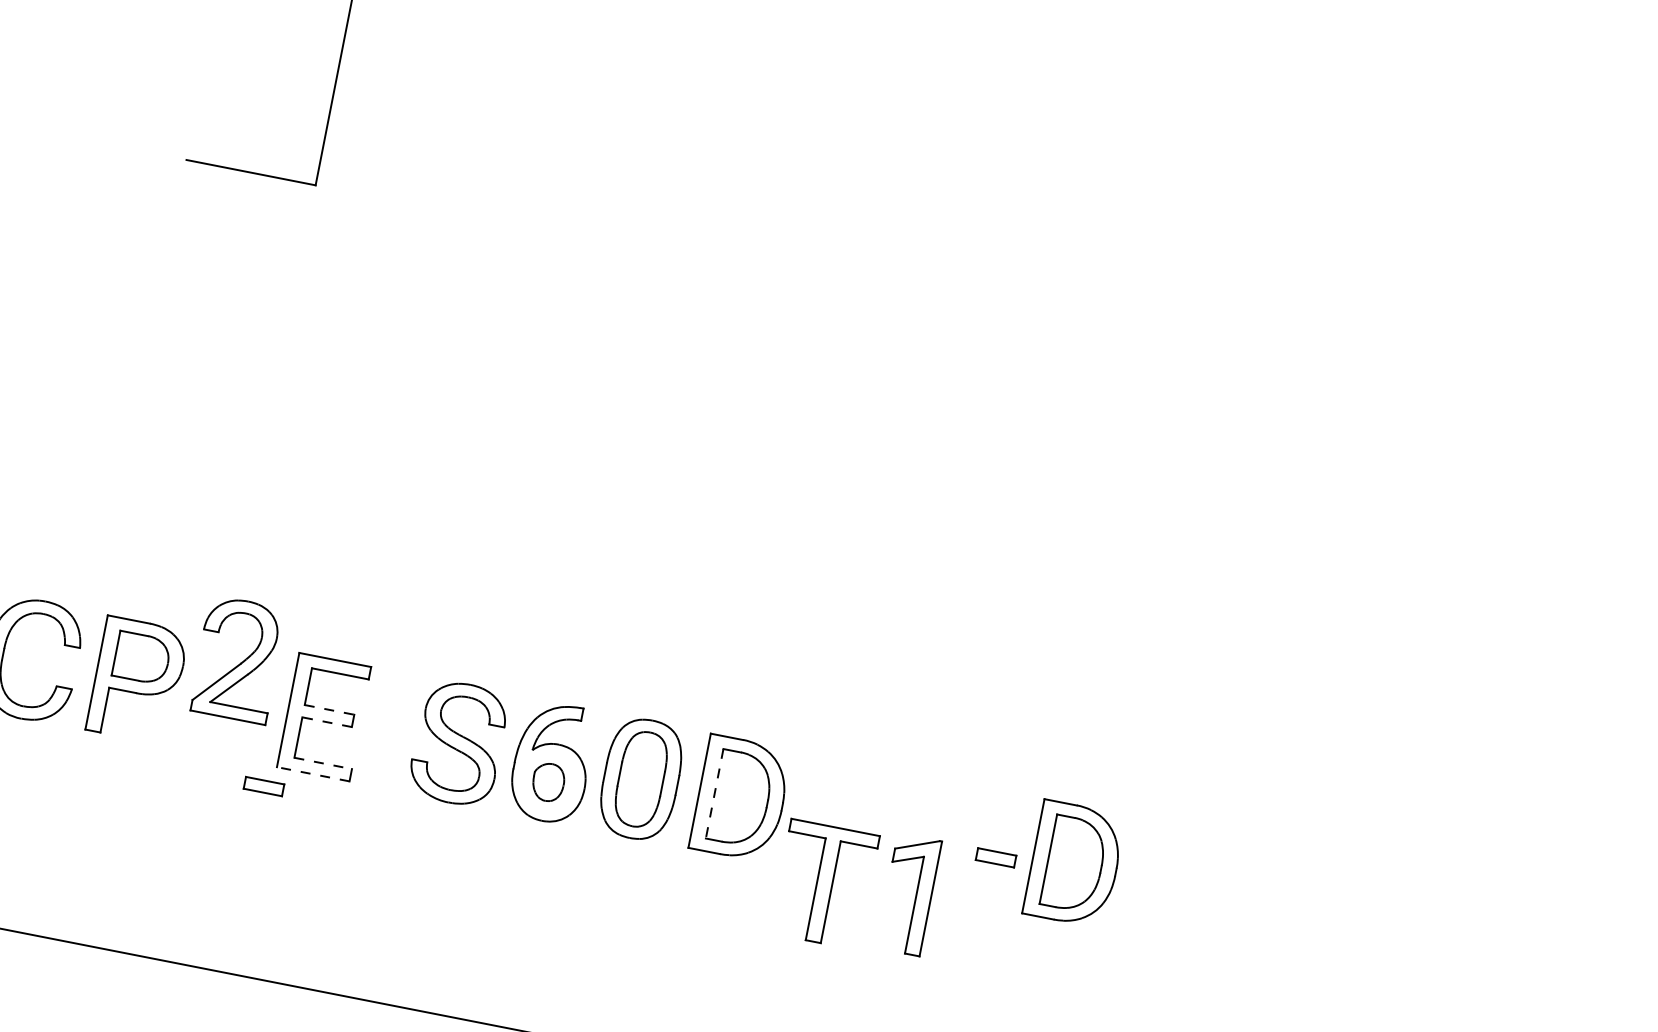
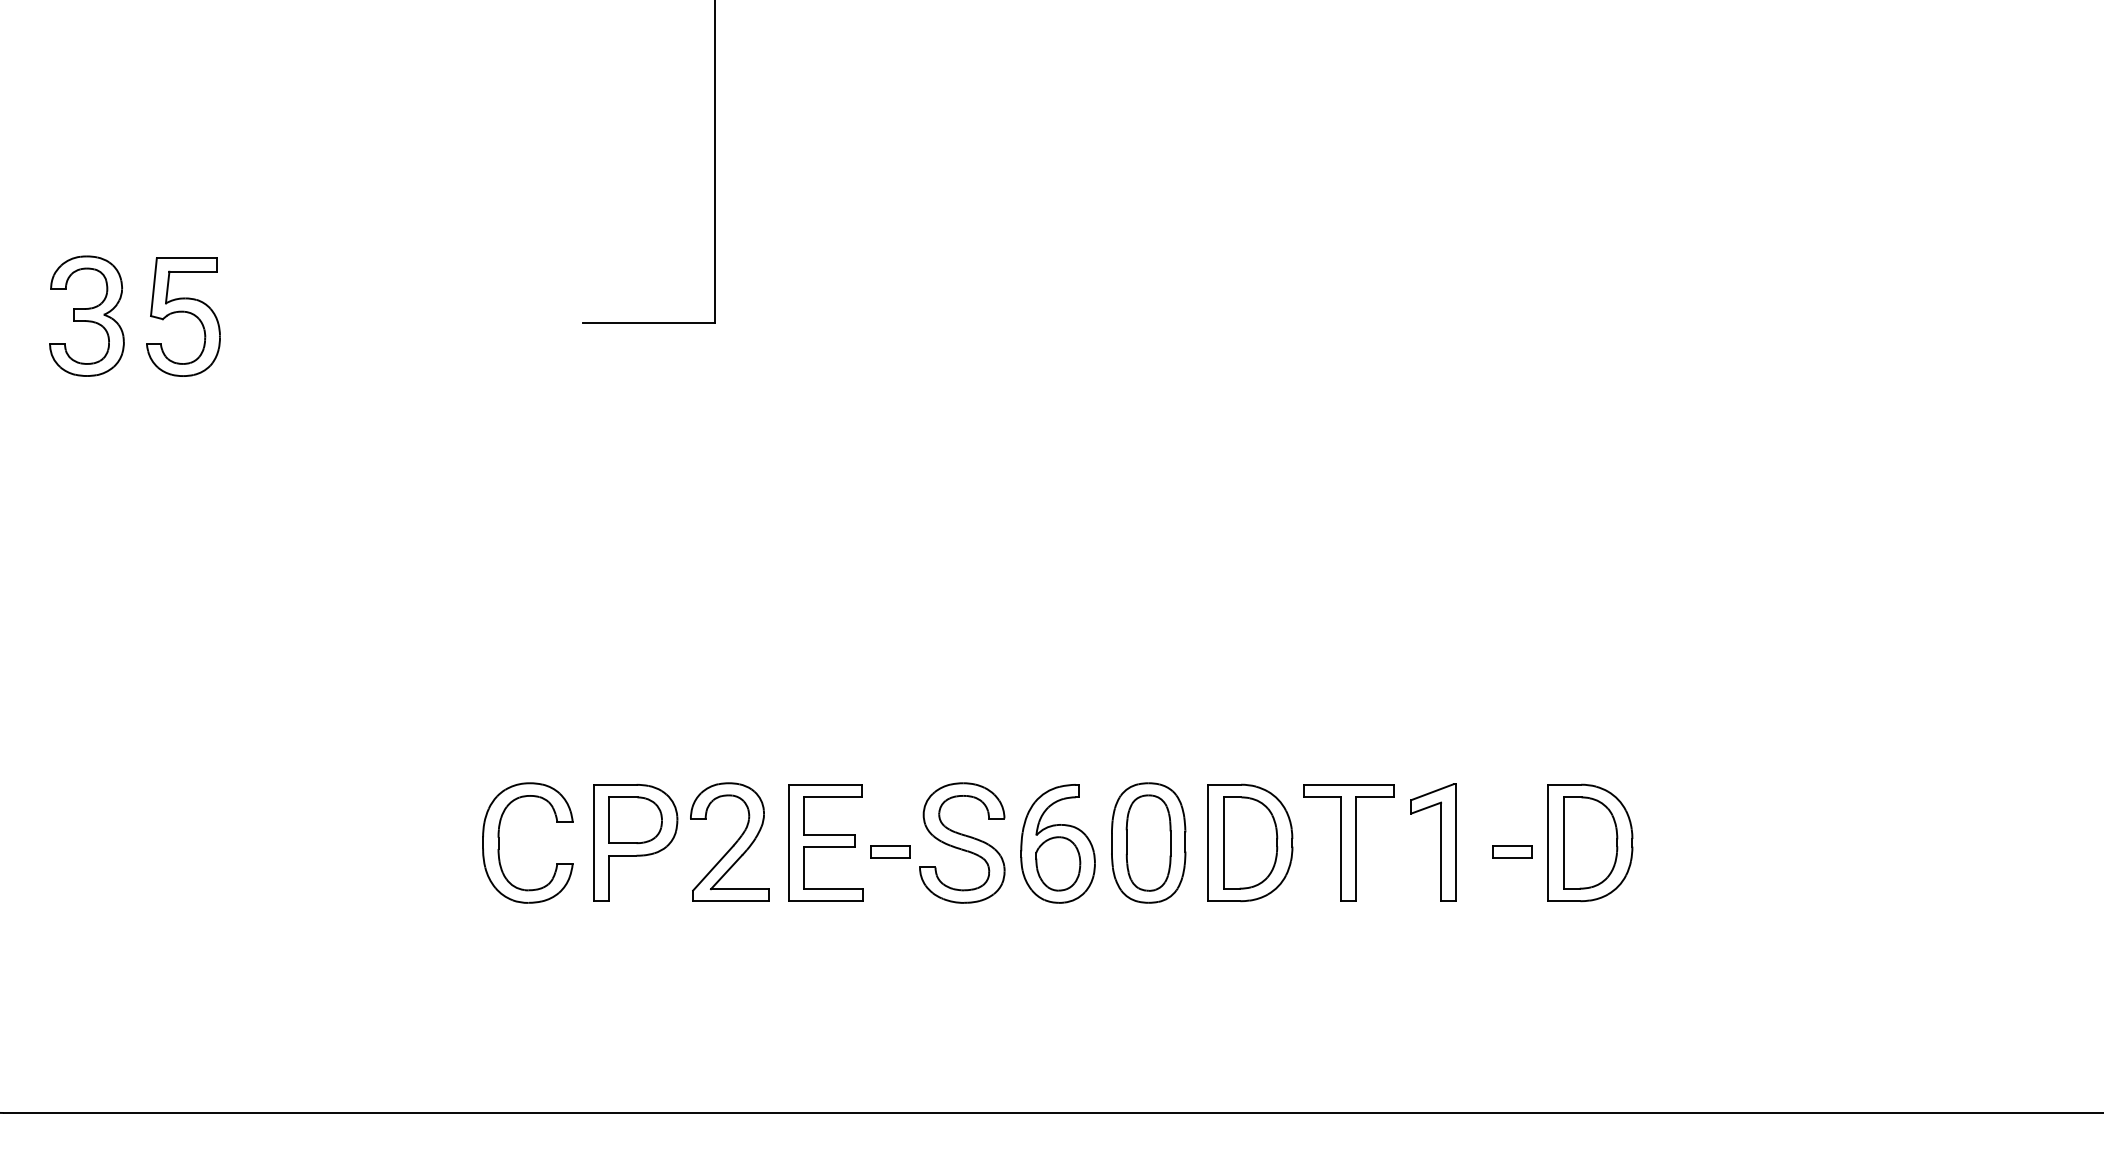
part: (237, 658) -> (729, 841), moved
line: (329, 709) -> (829, 834), dashed -> solid
line: (327, 722) -> (829, 847), dashed -> solid
line: (324, 763) -> (834, 888), dashed -> solid
line: (312, 774) -> (825, 901), dashed -> solid
part: (548, 782) -> (1058, 863), size x1.43
part: (263, 786) -> (890, 851), moved
line: (714, 794) -> (1223, 843), dashed -> solid
part: (824, 883) -> (1348, 842), moved
part: (915, 895) -> (1440, 842), moved

